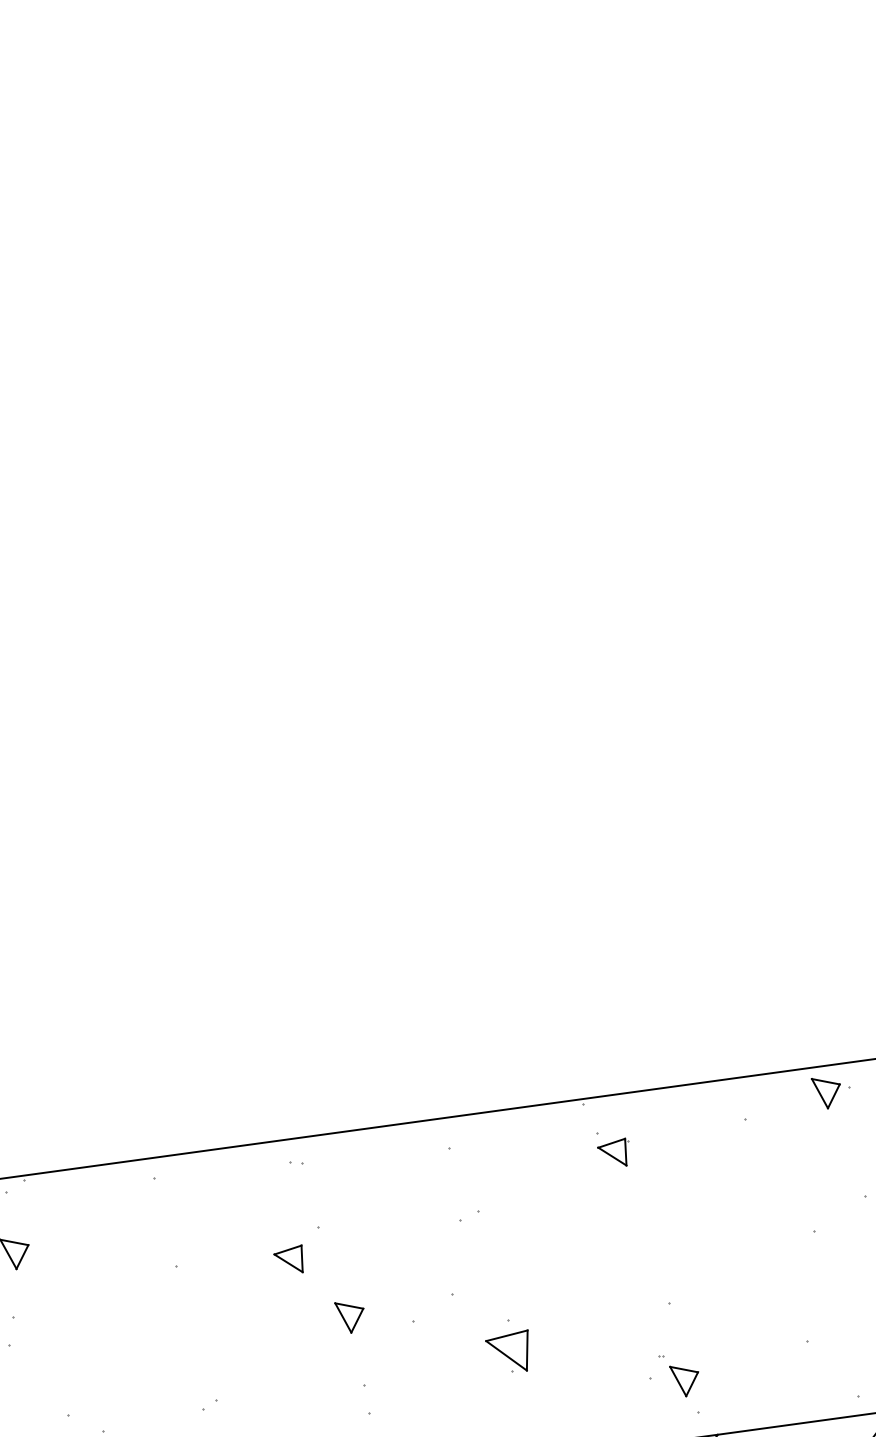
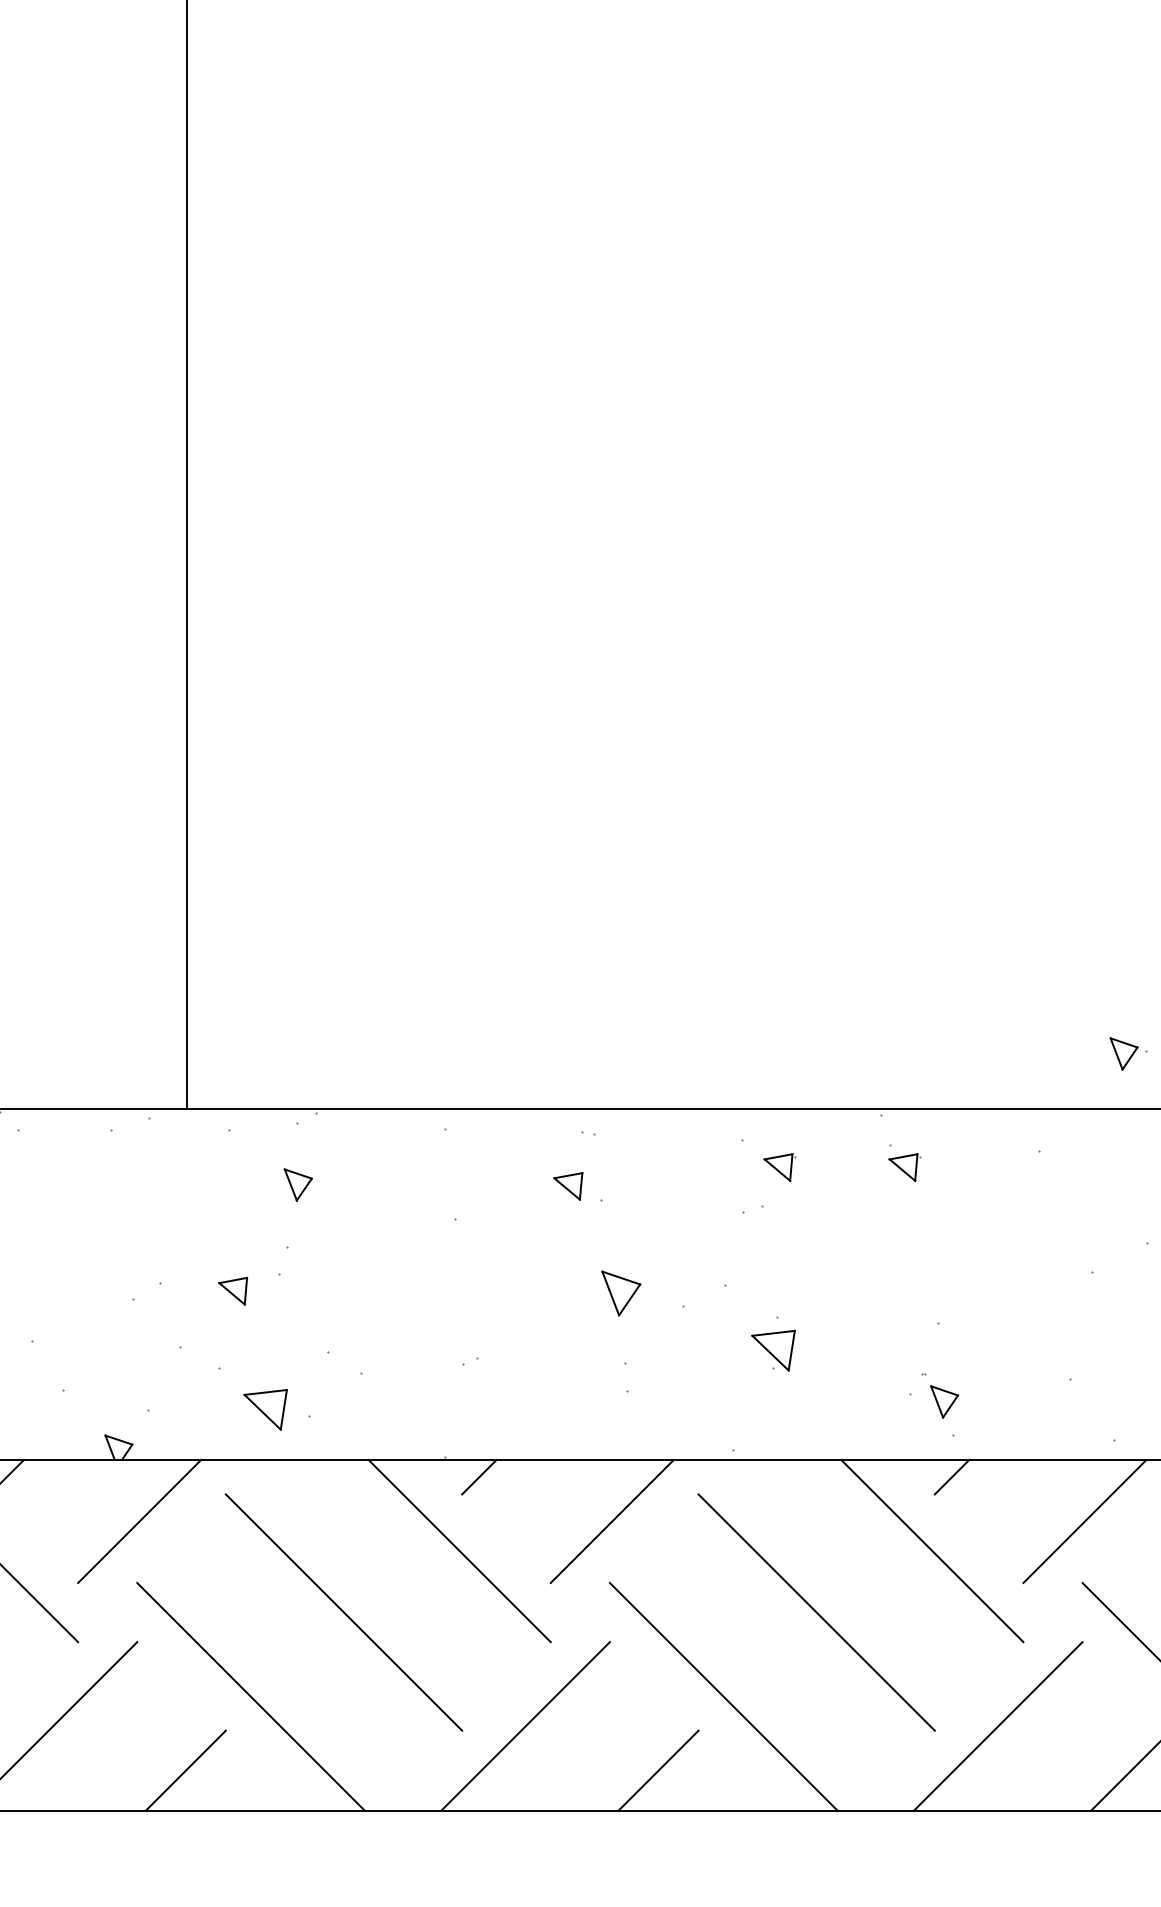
part: (831, 1091) -> (1128, 1053), moved
part: (490, 1170) -> (779, 1167), added
part: (289, 1260) -> (568, 1186), moved
part: (350, 1316) -> (621, 1293), size x1.4

